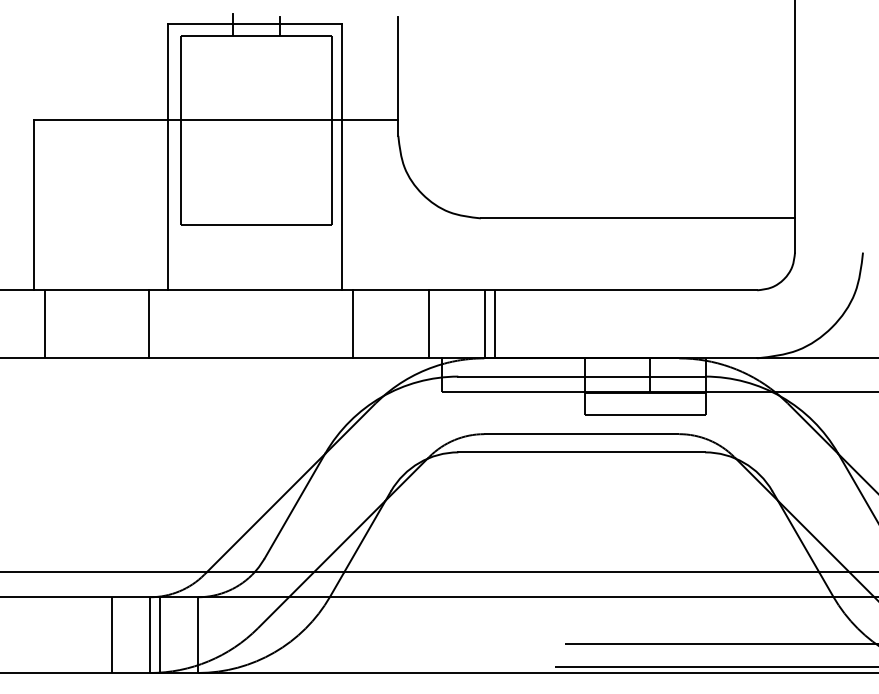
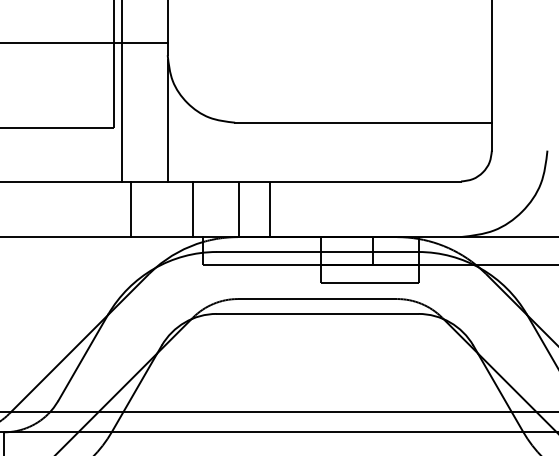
line: (398, 215) -> (167, 120), added
line: (495, 324) -> (269, 209), moved

